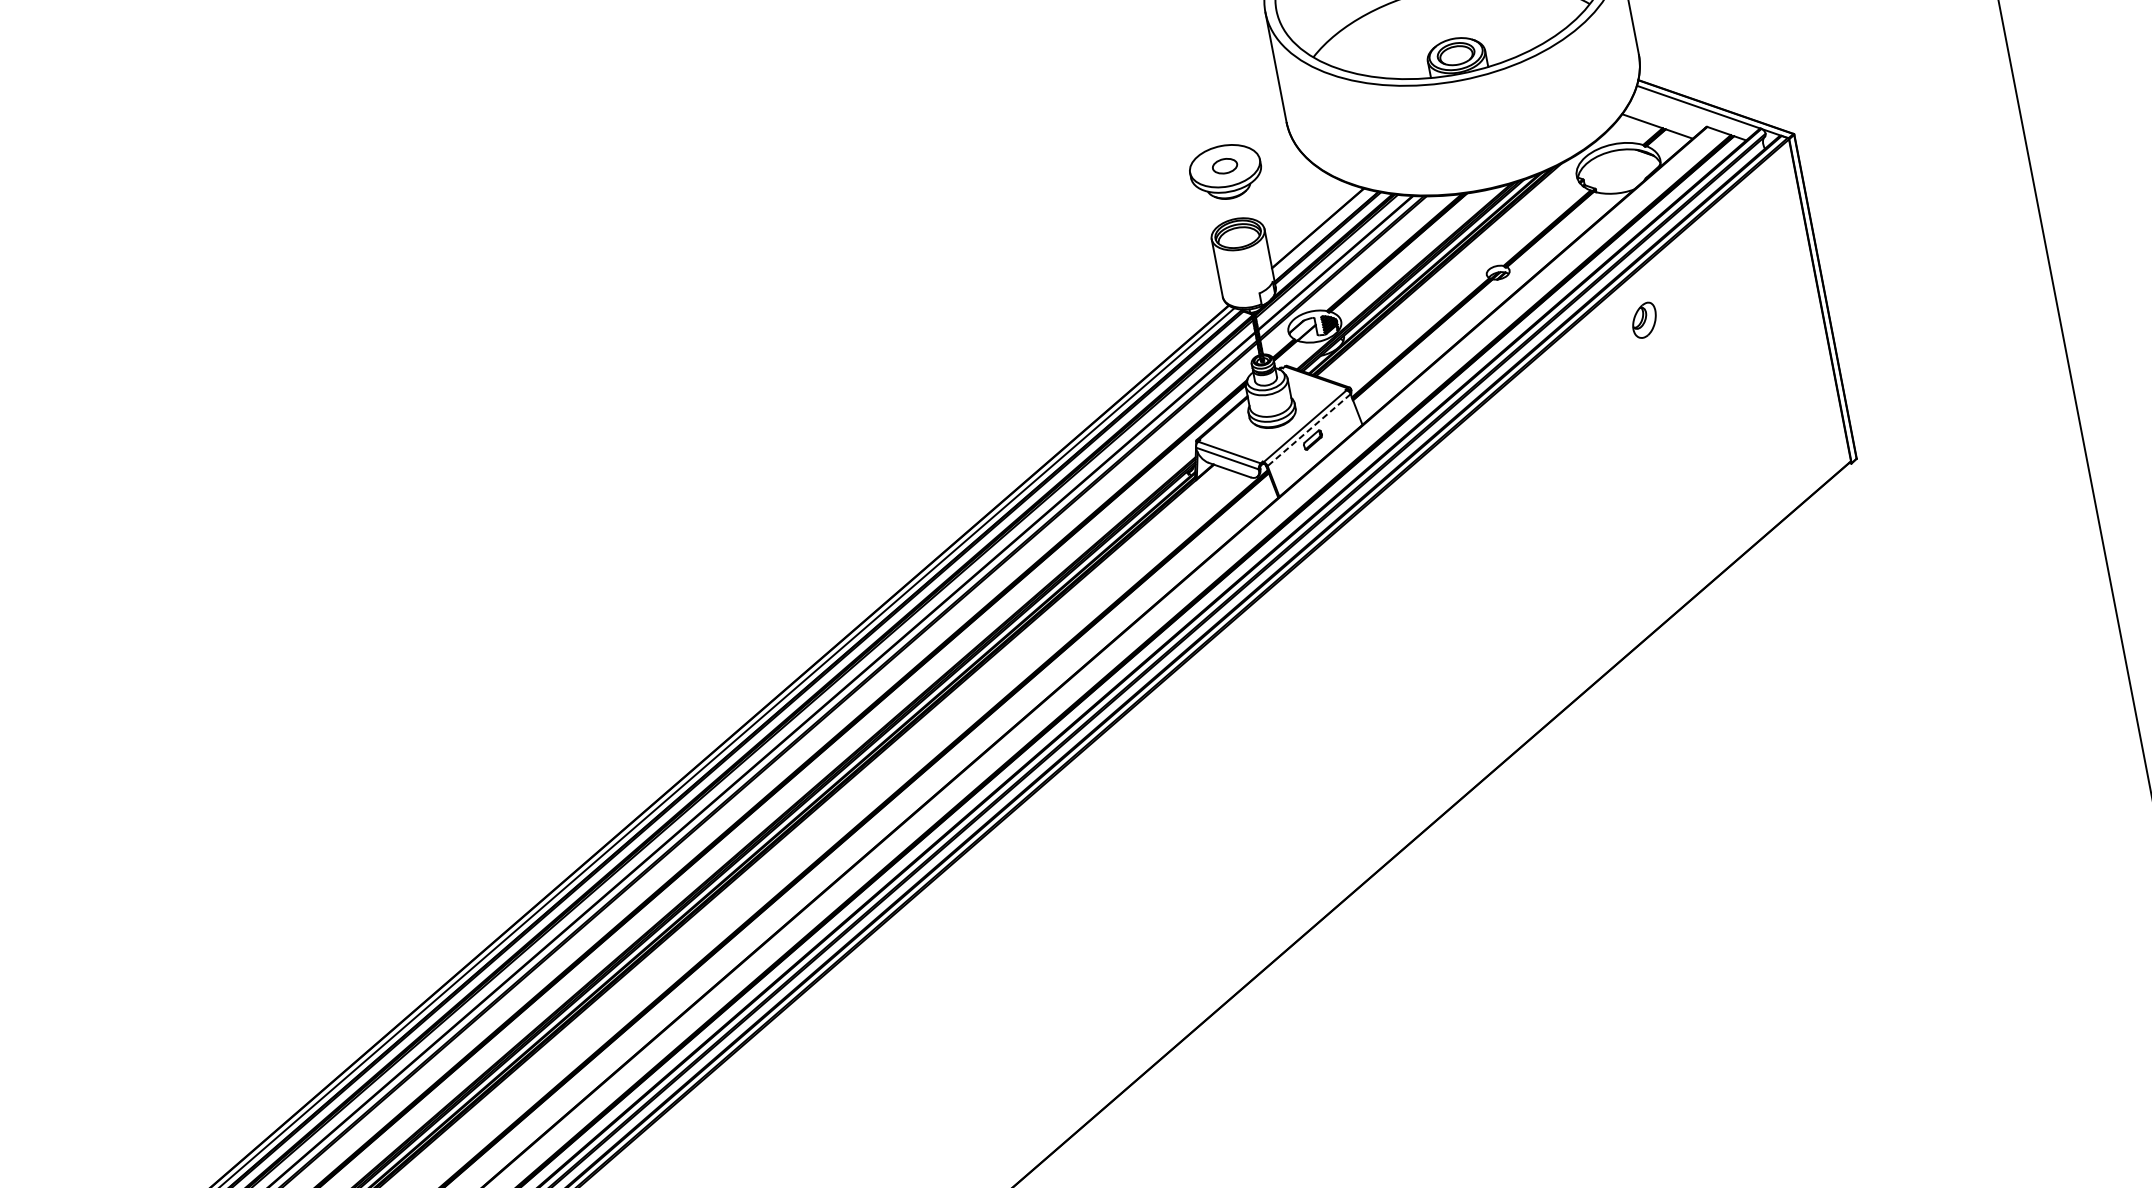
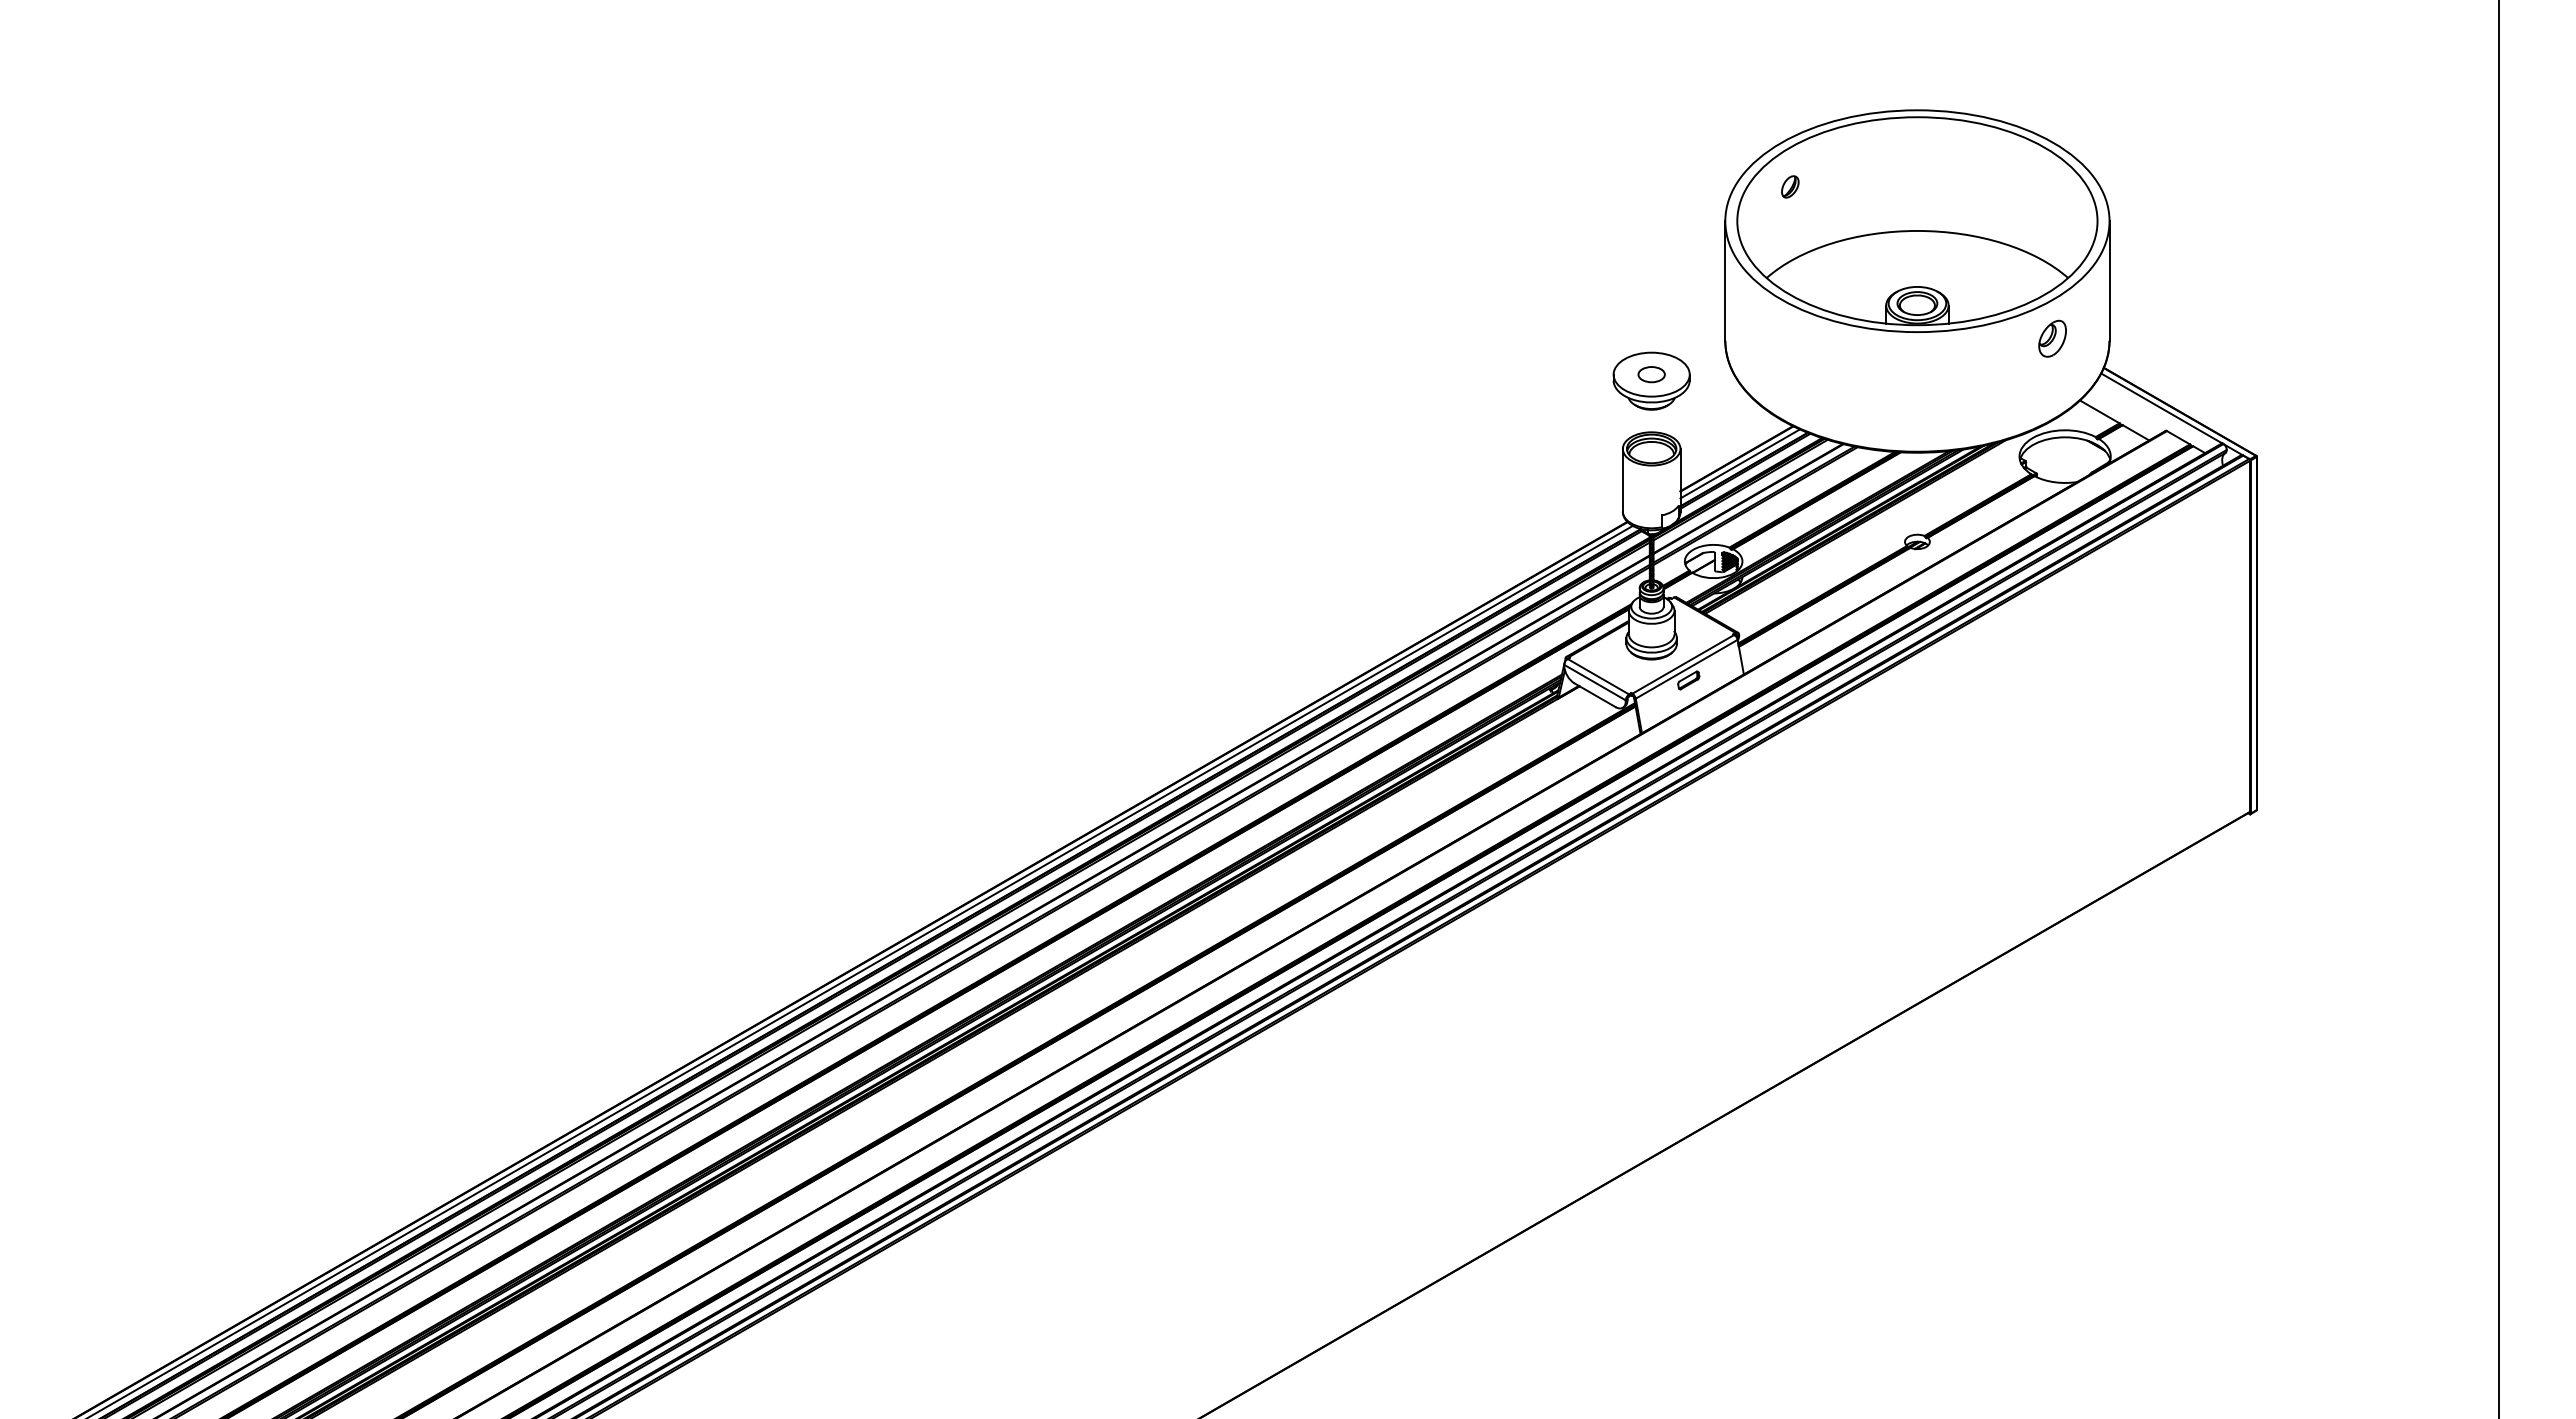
line: (1321, 232) -> (1739, 463), added
part: (1644, 320) -> (2052, 338), moved
line: (1309, 430) -> (1686, 669), dashed -> solid

